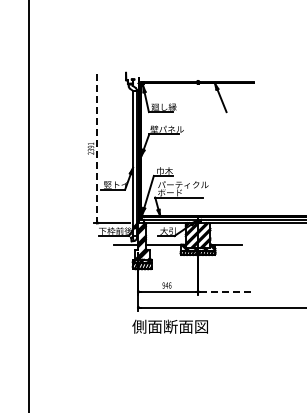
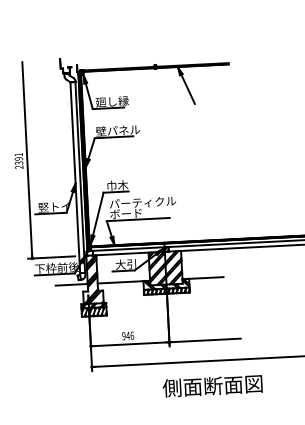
line: (97, 147) -> (27, 159), dashed -> solid
line: (226, 291) -> (206, 339), dashed -> solid
text: (169, 326) -> (211, 385), moved

